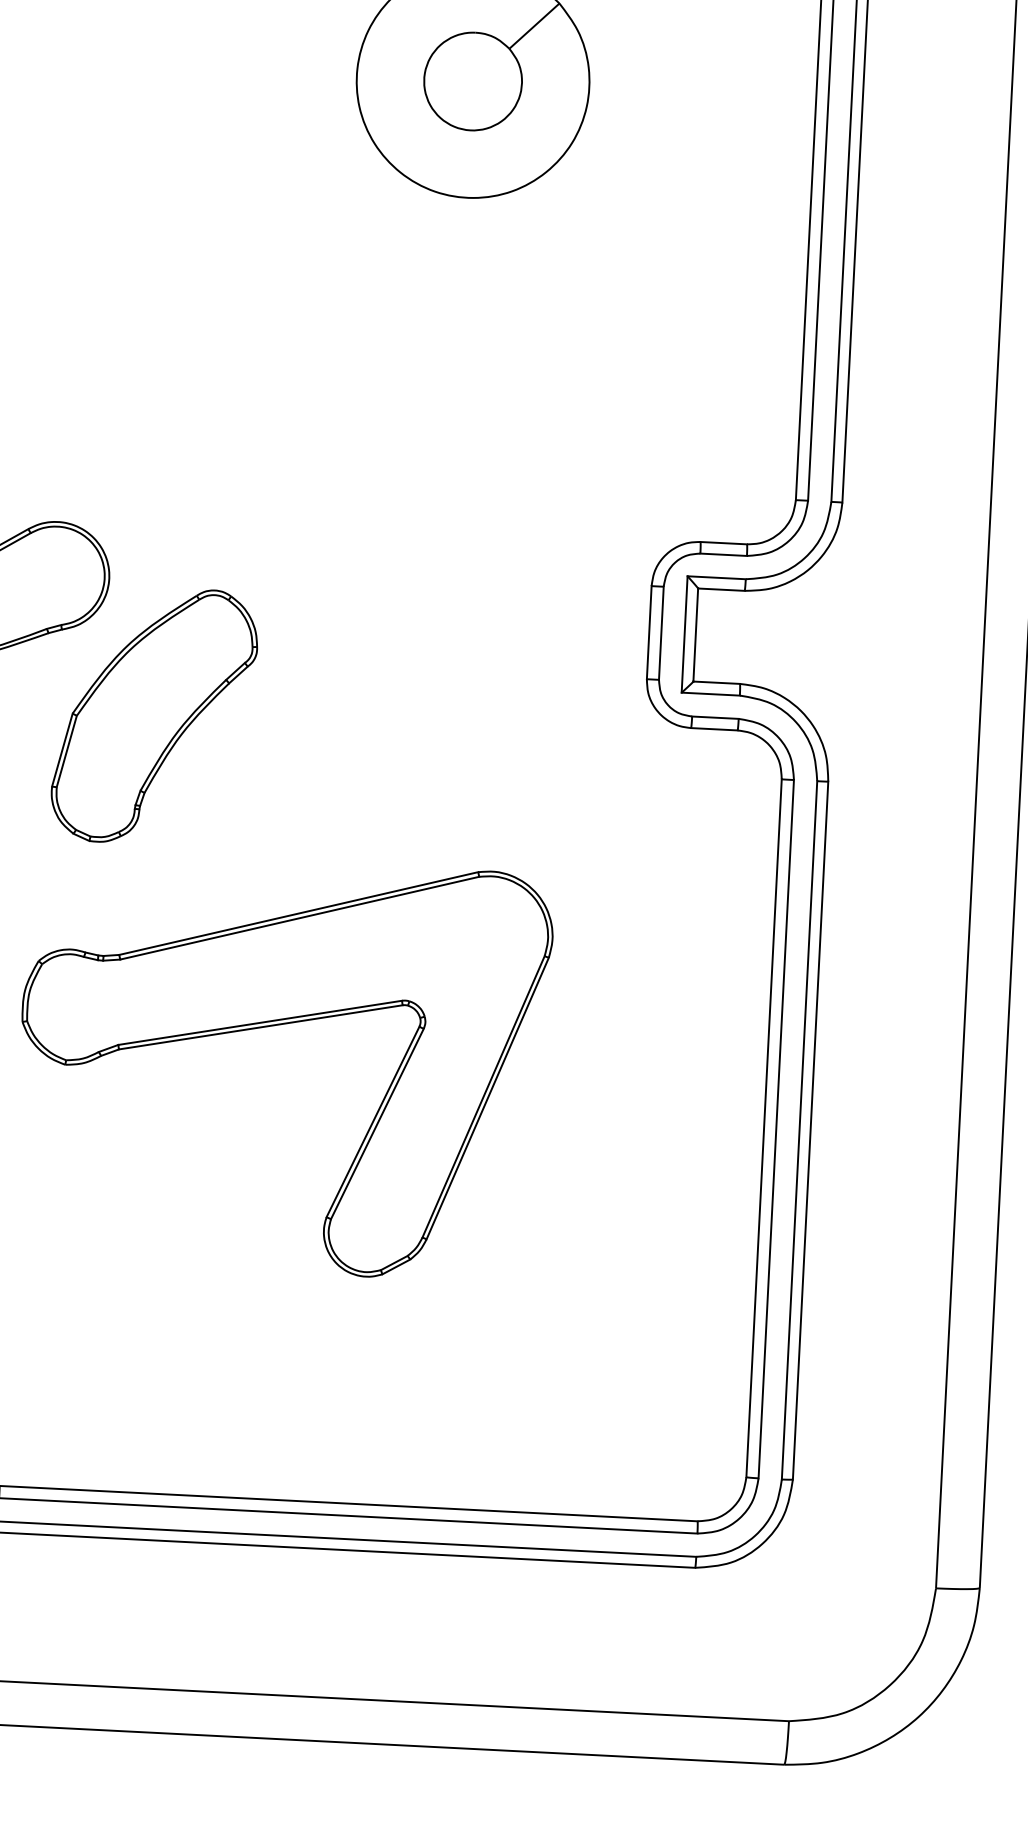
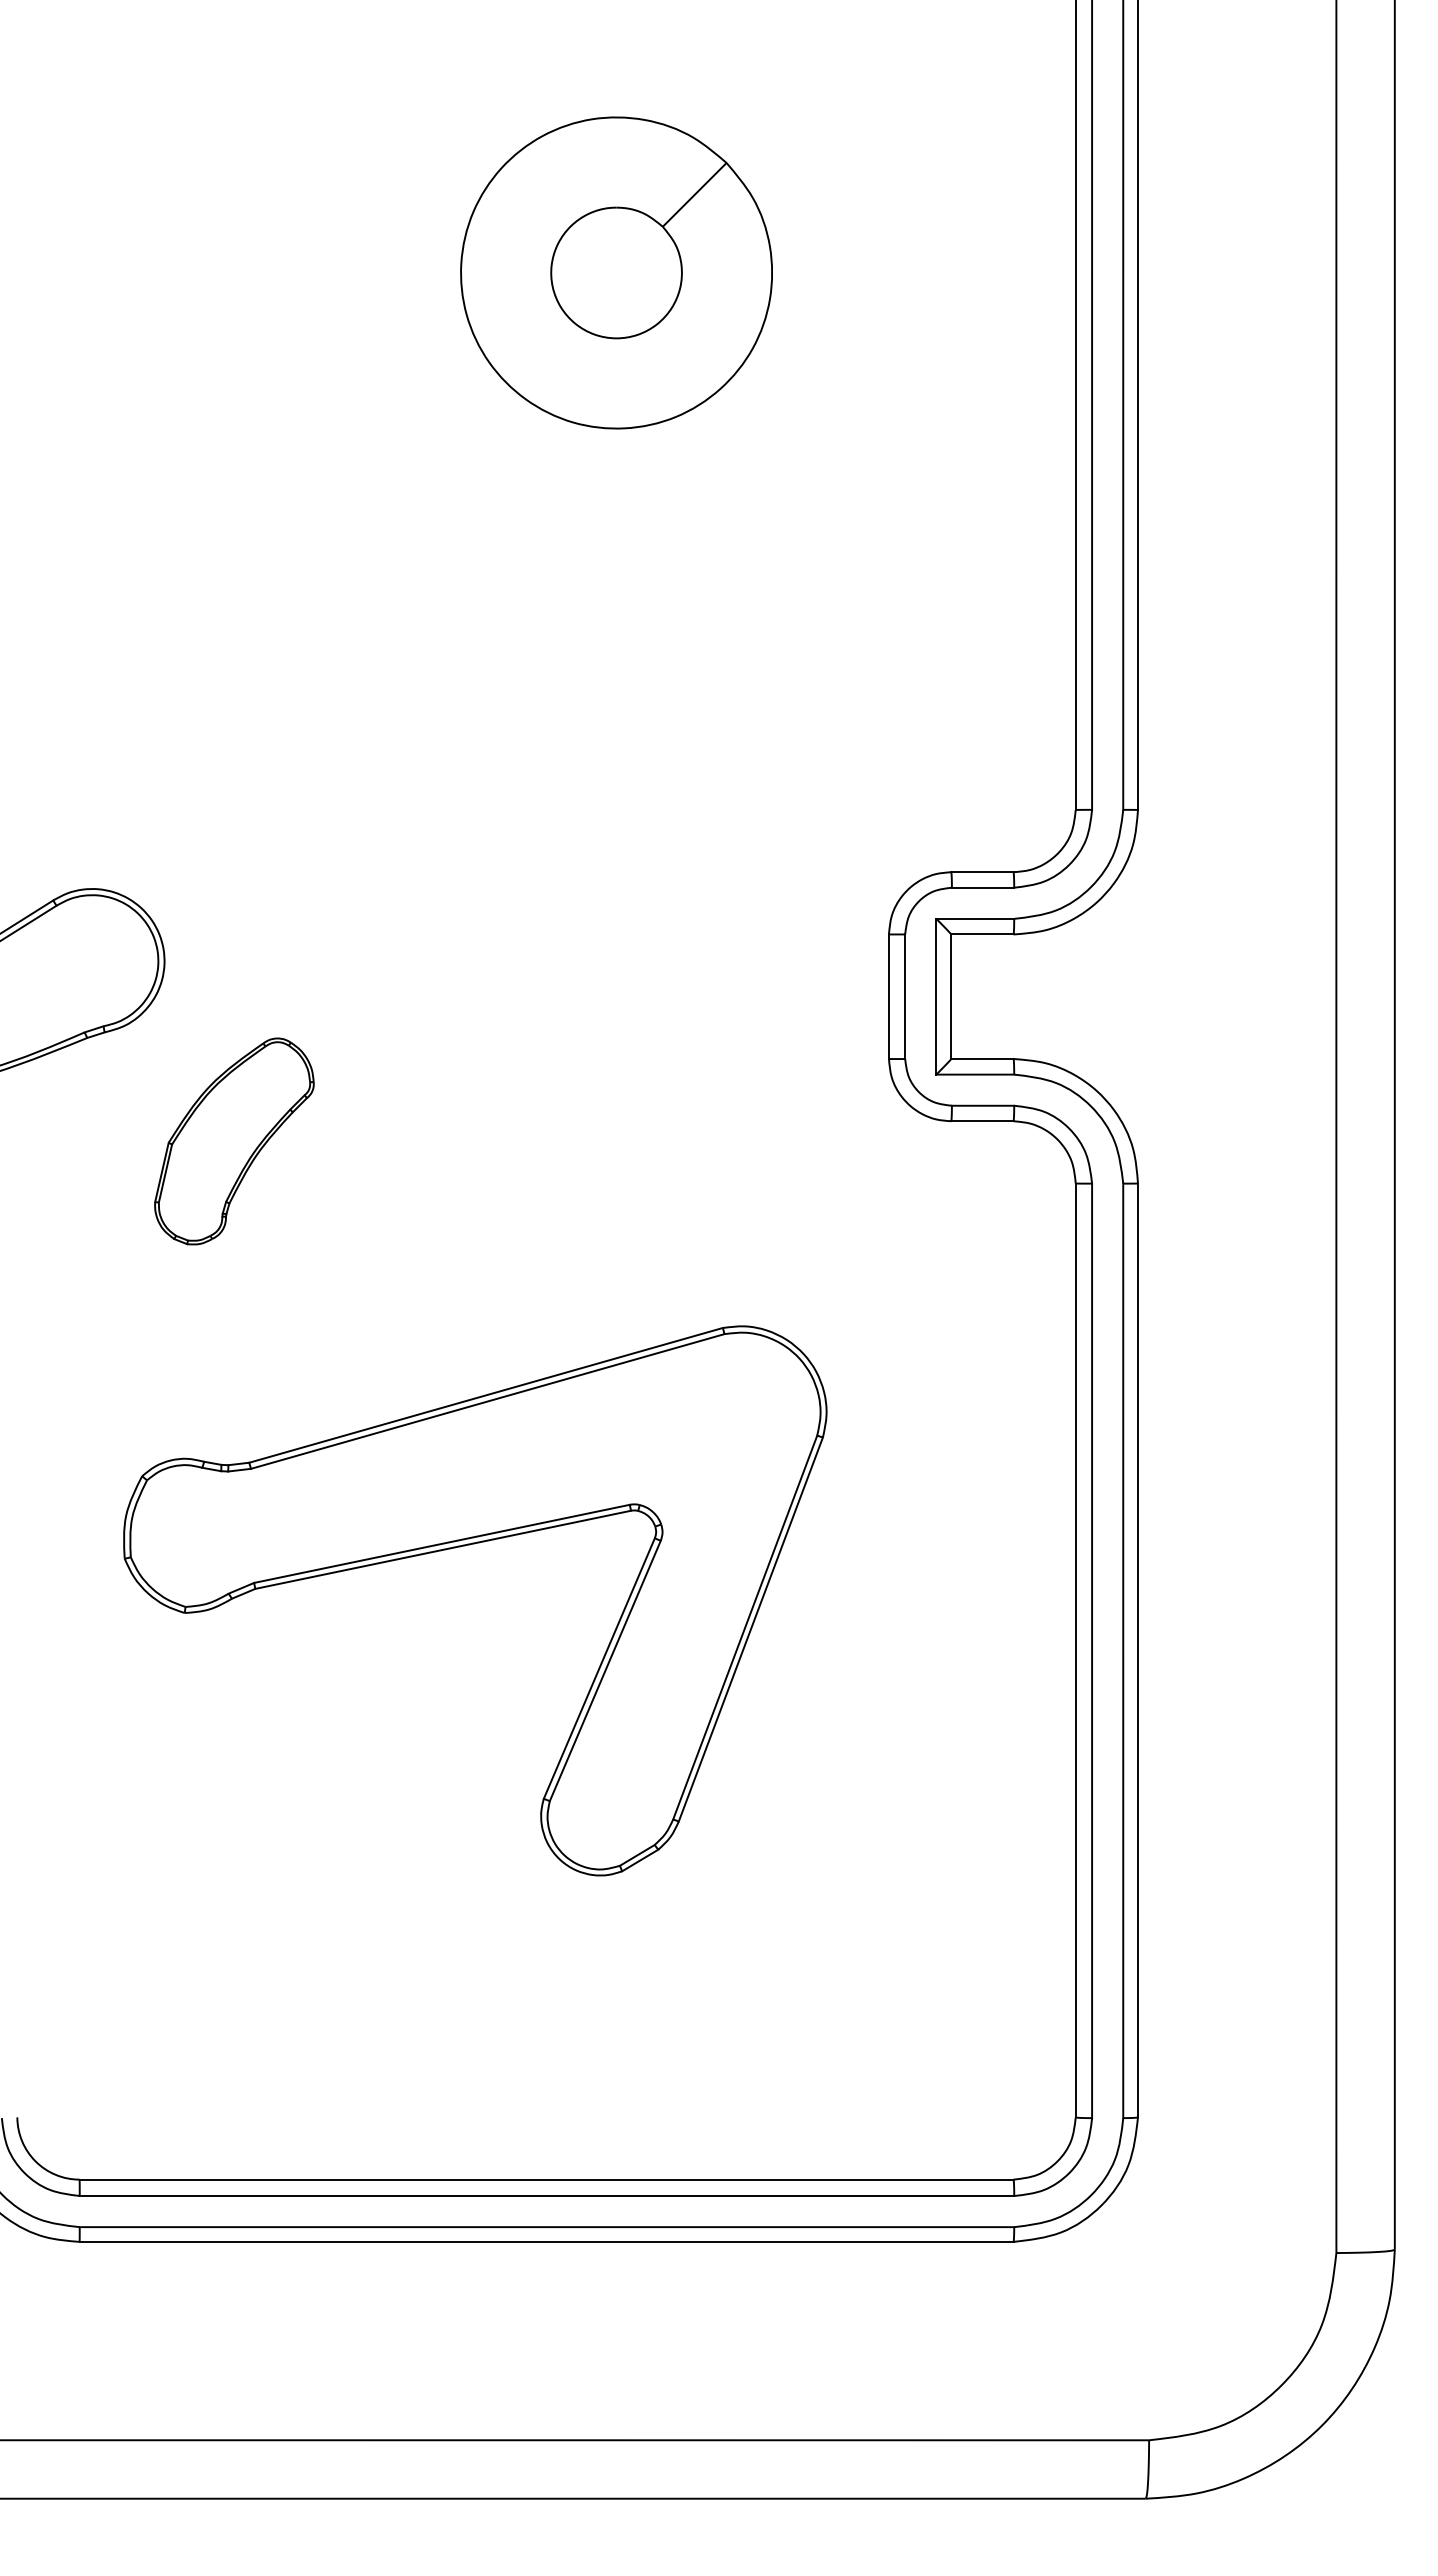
part: (154, 716) -> (234, 1141), size x0.6
part: (277, 1025) -> (465, 1546), moved

